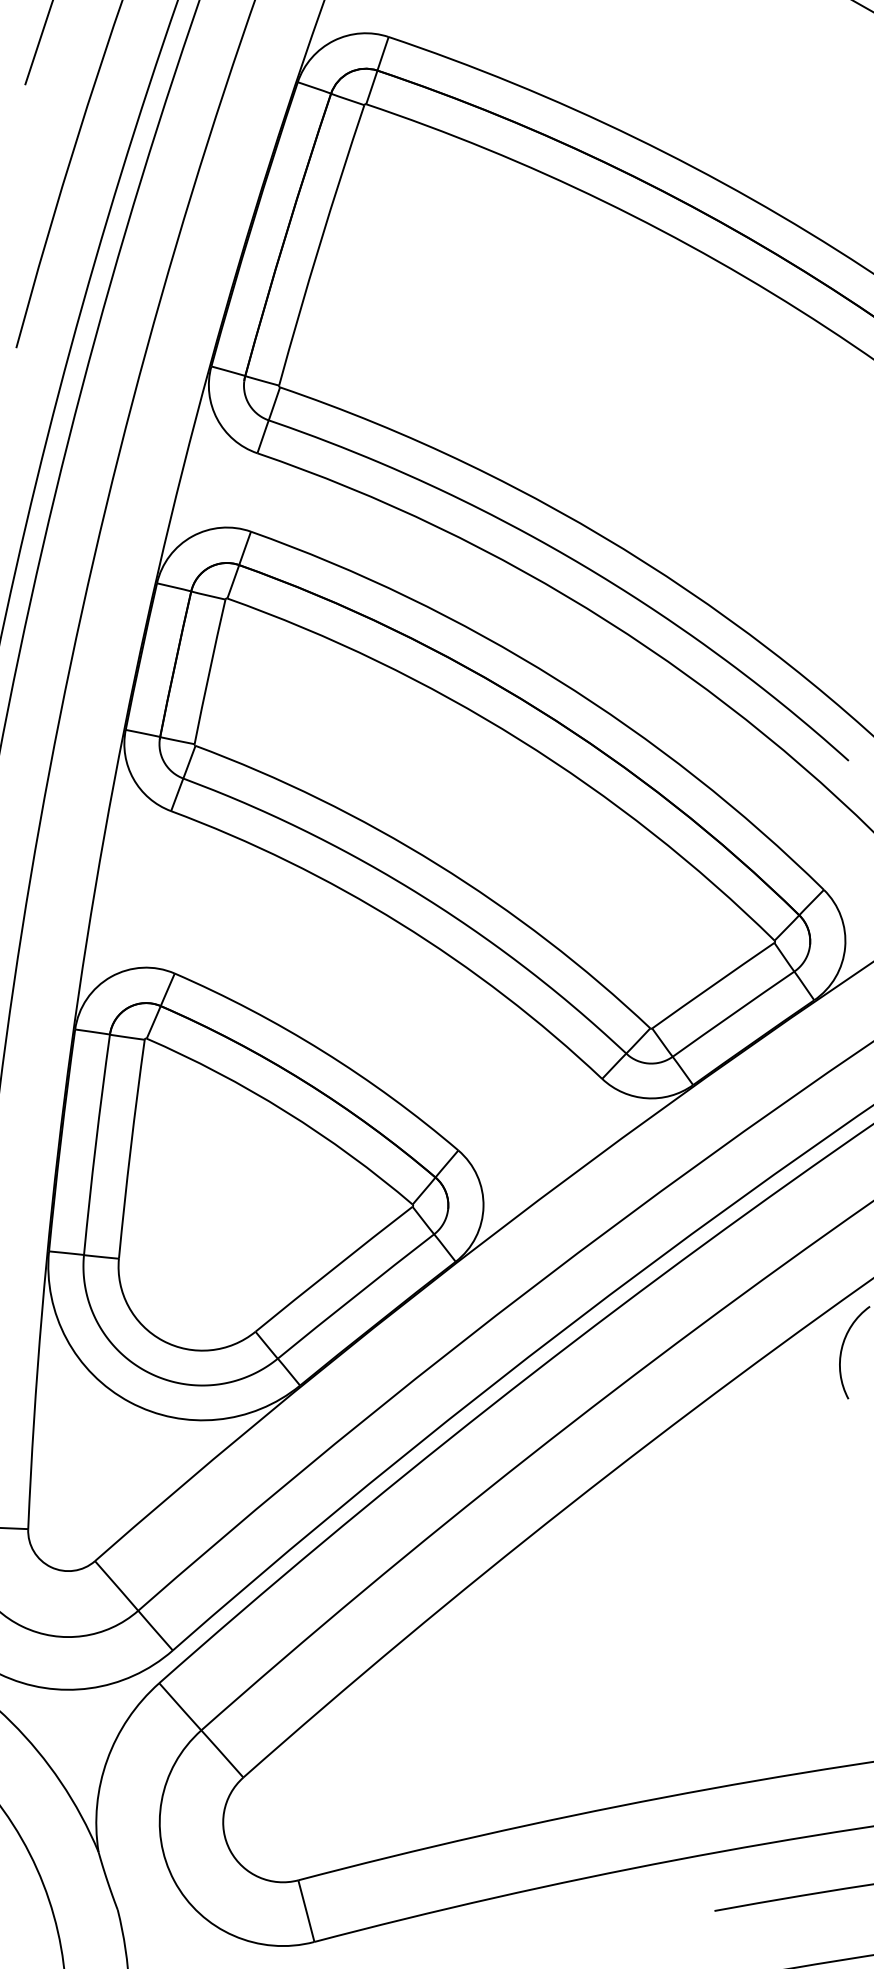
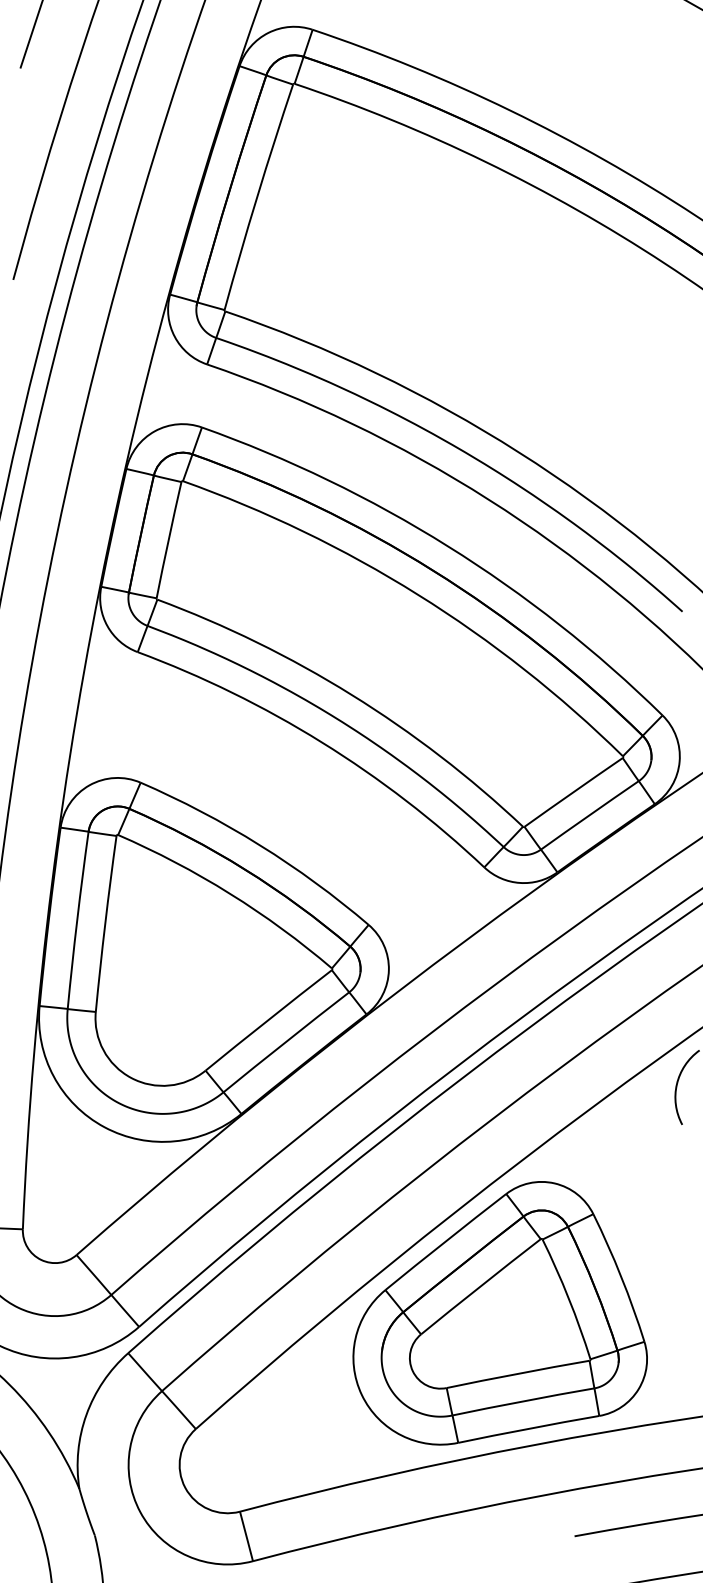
part: (621, 1633) -> (499, 1313), added

